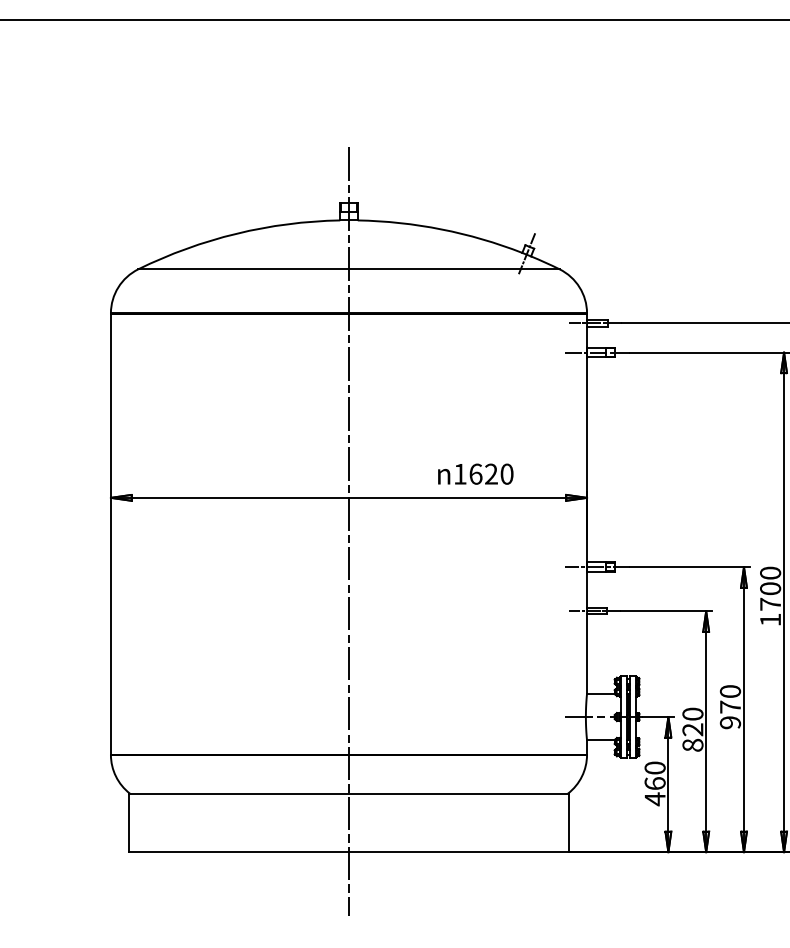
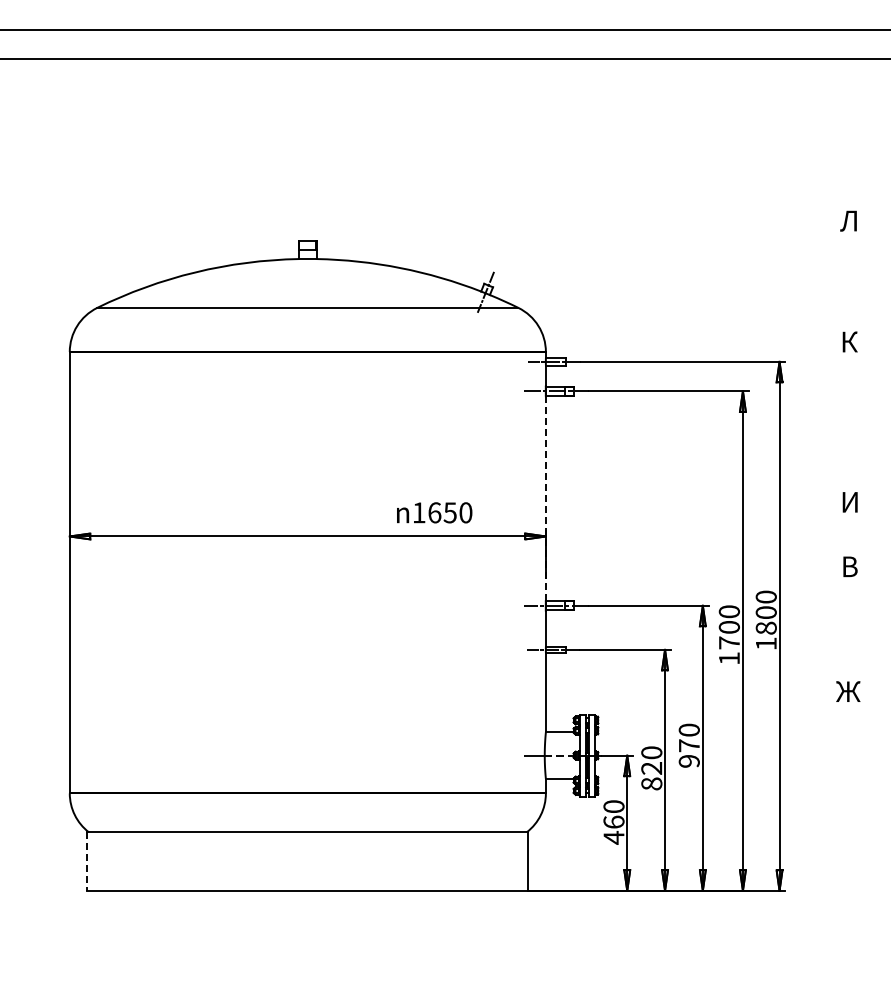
line: (586, 459) -> (545, 498), solid -> dashed
text: (490, 473) -> (449, 512), 1620 -> 1650
line: (348, 531) -> (307, 570), removed
line: (128, 823) -> (87, 862), solid -> dashed

